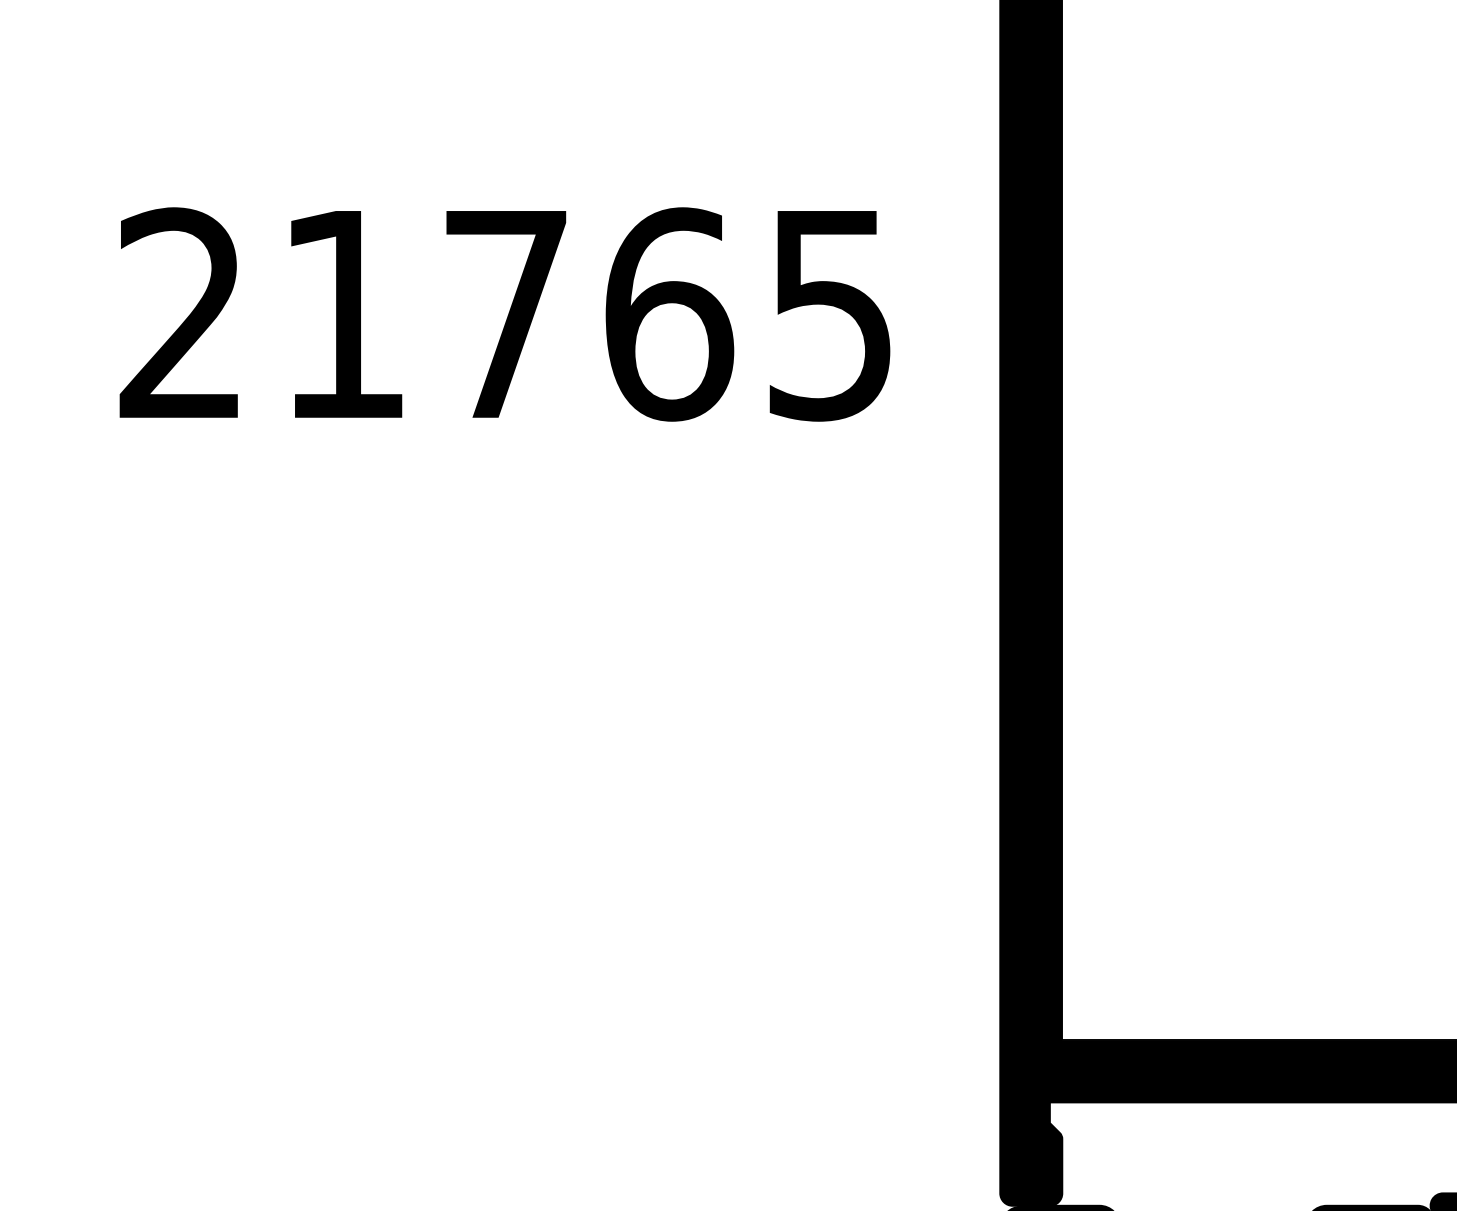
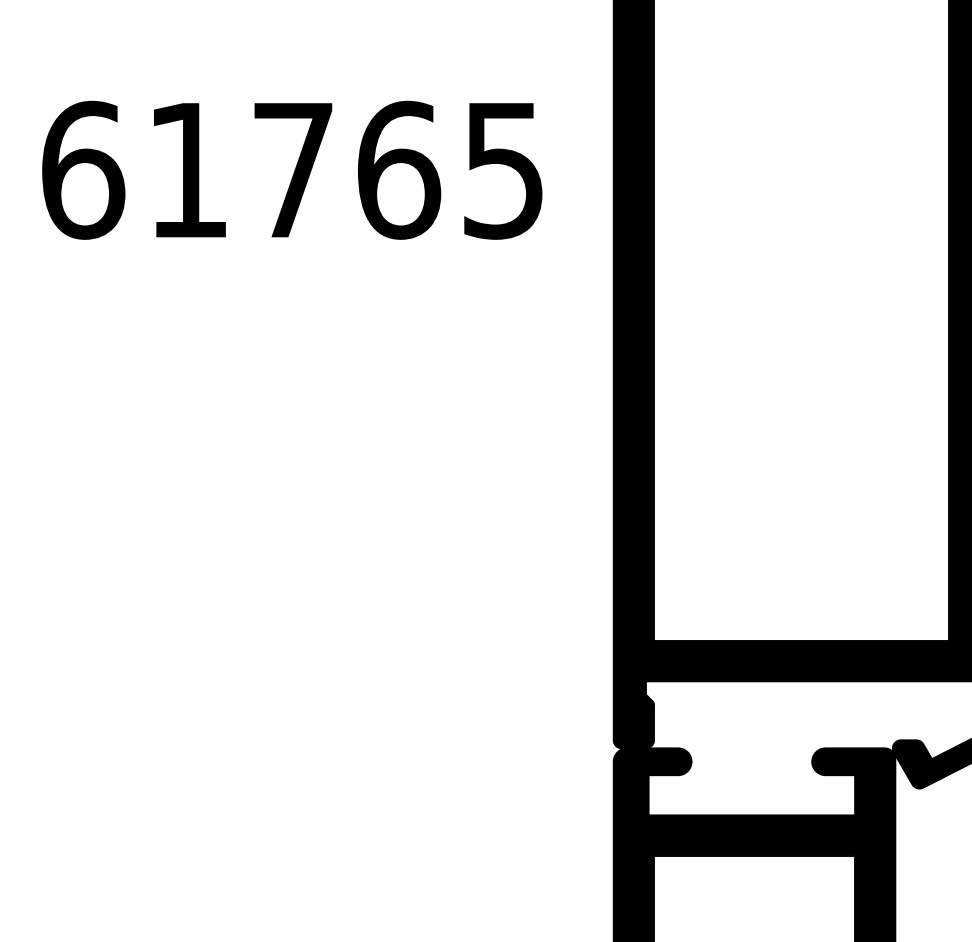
text: (182, 313) -> (83, 169), 21765 -> 61765

